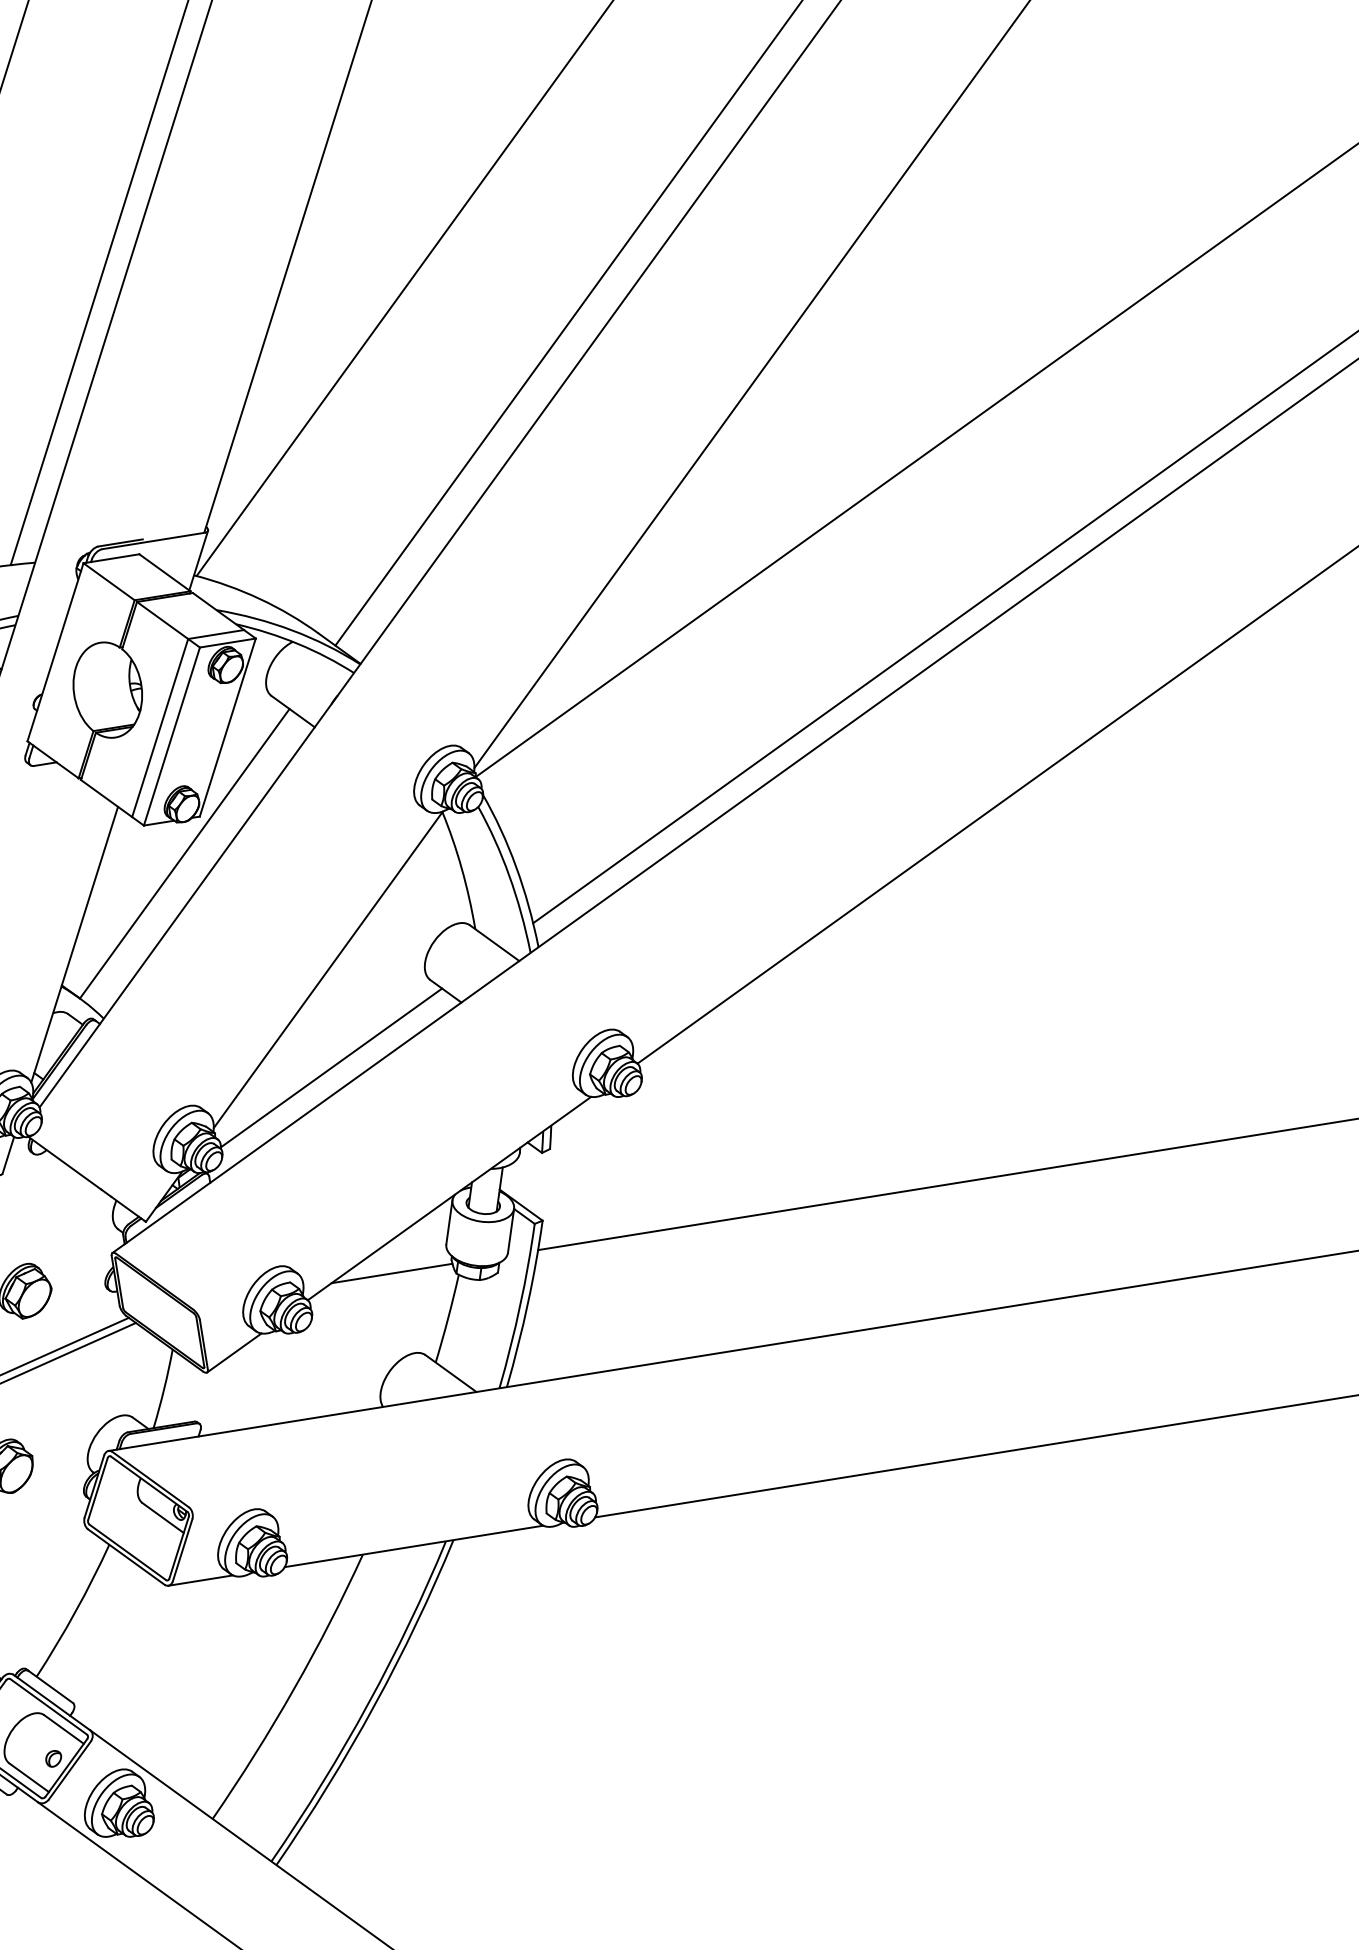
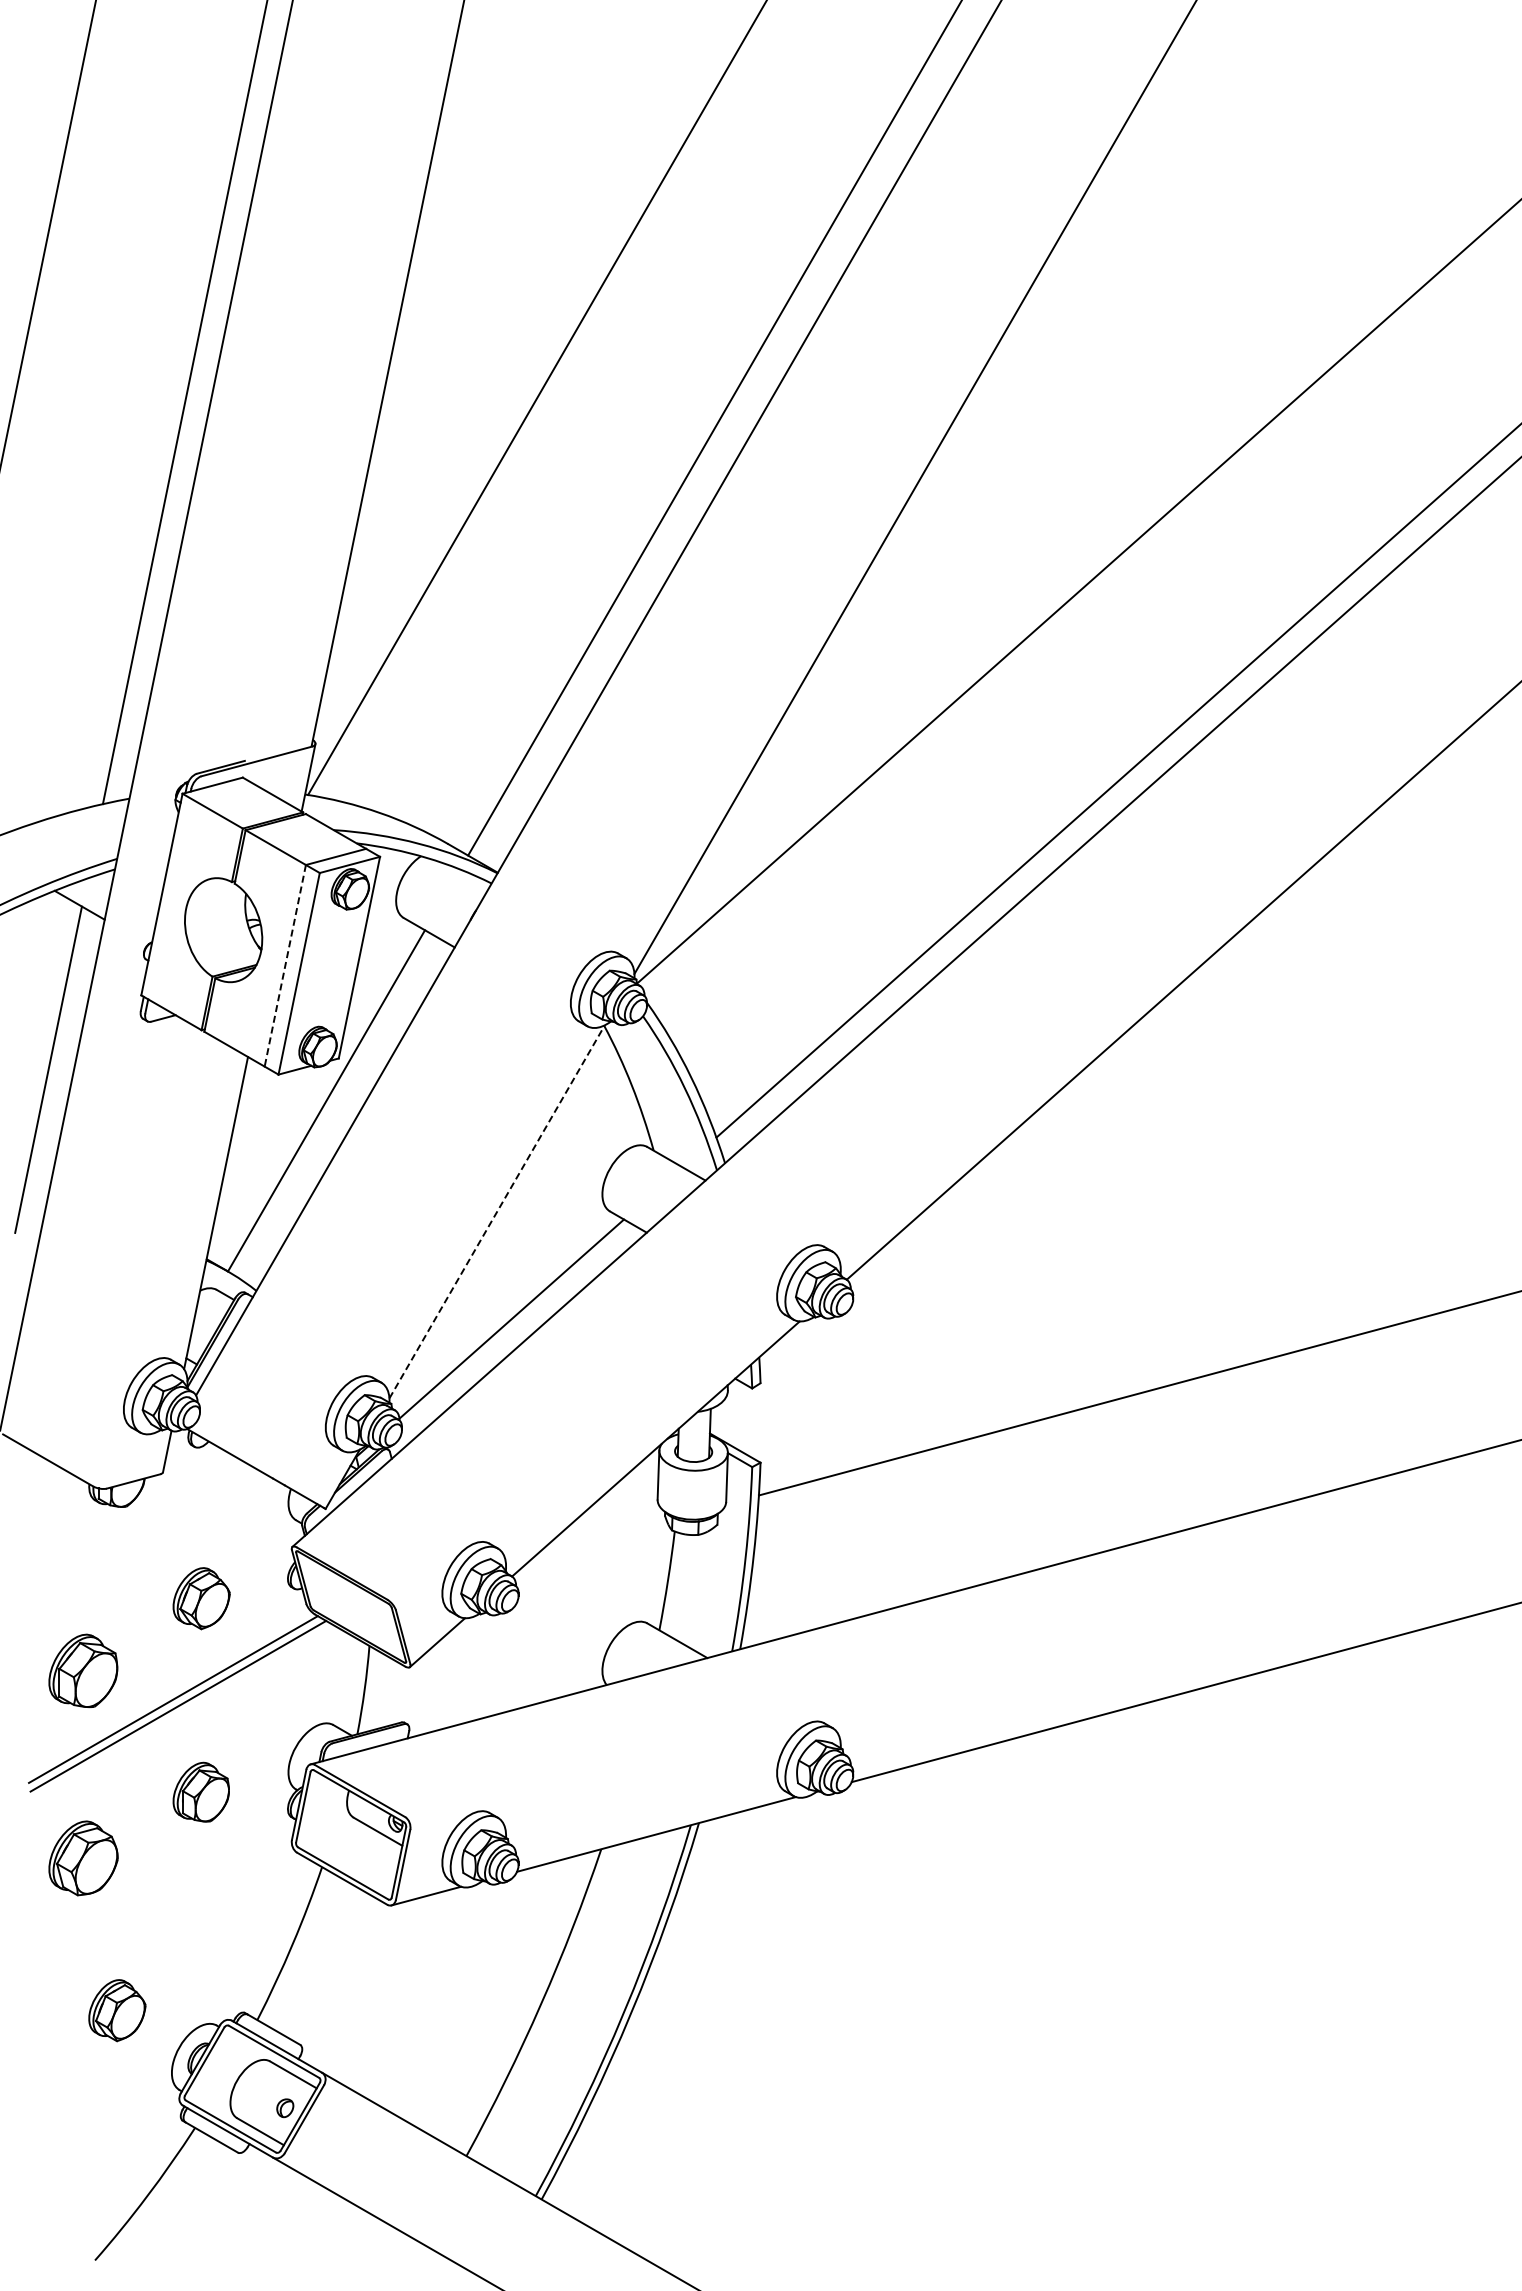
line: (160, 727) -> (285, 965), solid -> dashed
line: (328, 969) -> (497, 1211), solid -> dashed
line: (392, 1273) -> (601, 1537), removed
part: (120, 1803) -> (363, 2149), removed

